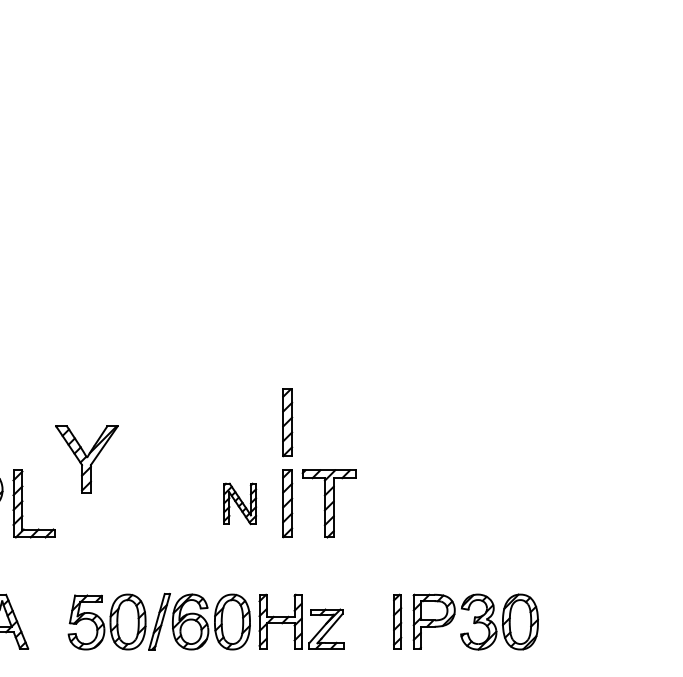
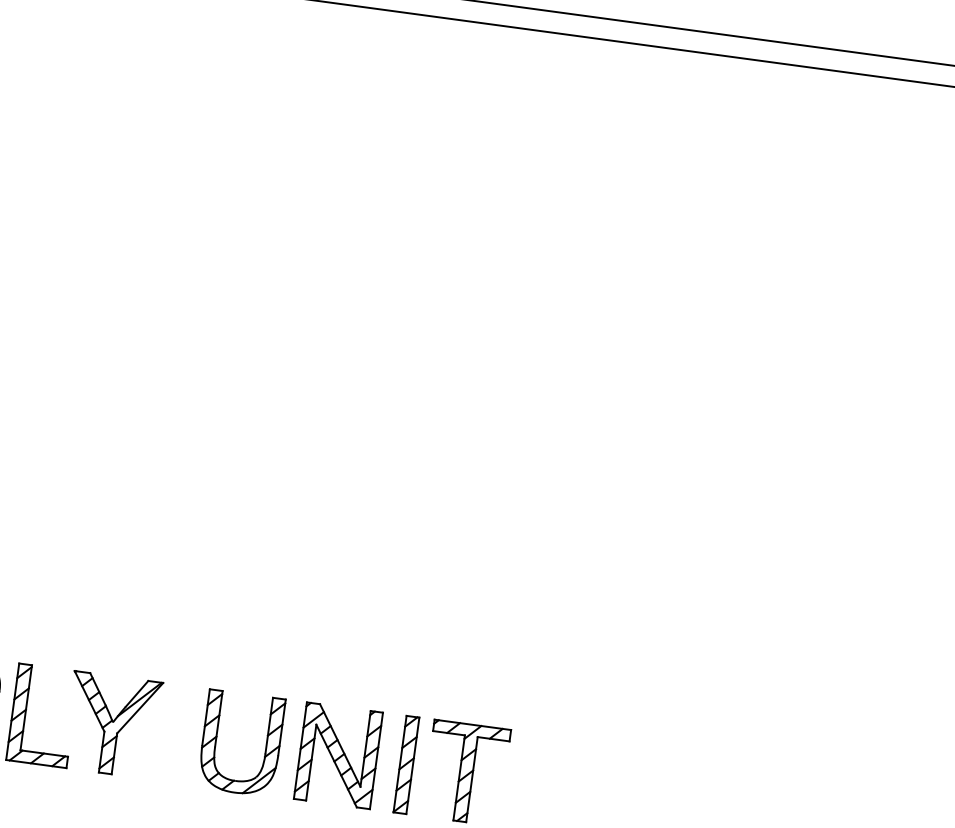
part: (287, 422) -> (422, 648), removed
part: (86, 459) -> (111, 724), moved
part: (156, 502) -> (218, 737), added
part: (239, 503) -> (337, 755), size x1.67

